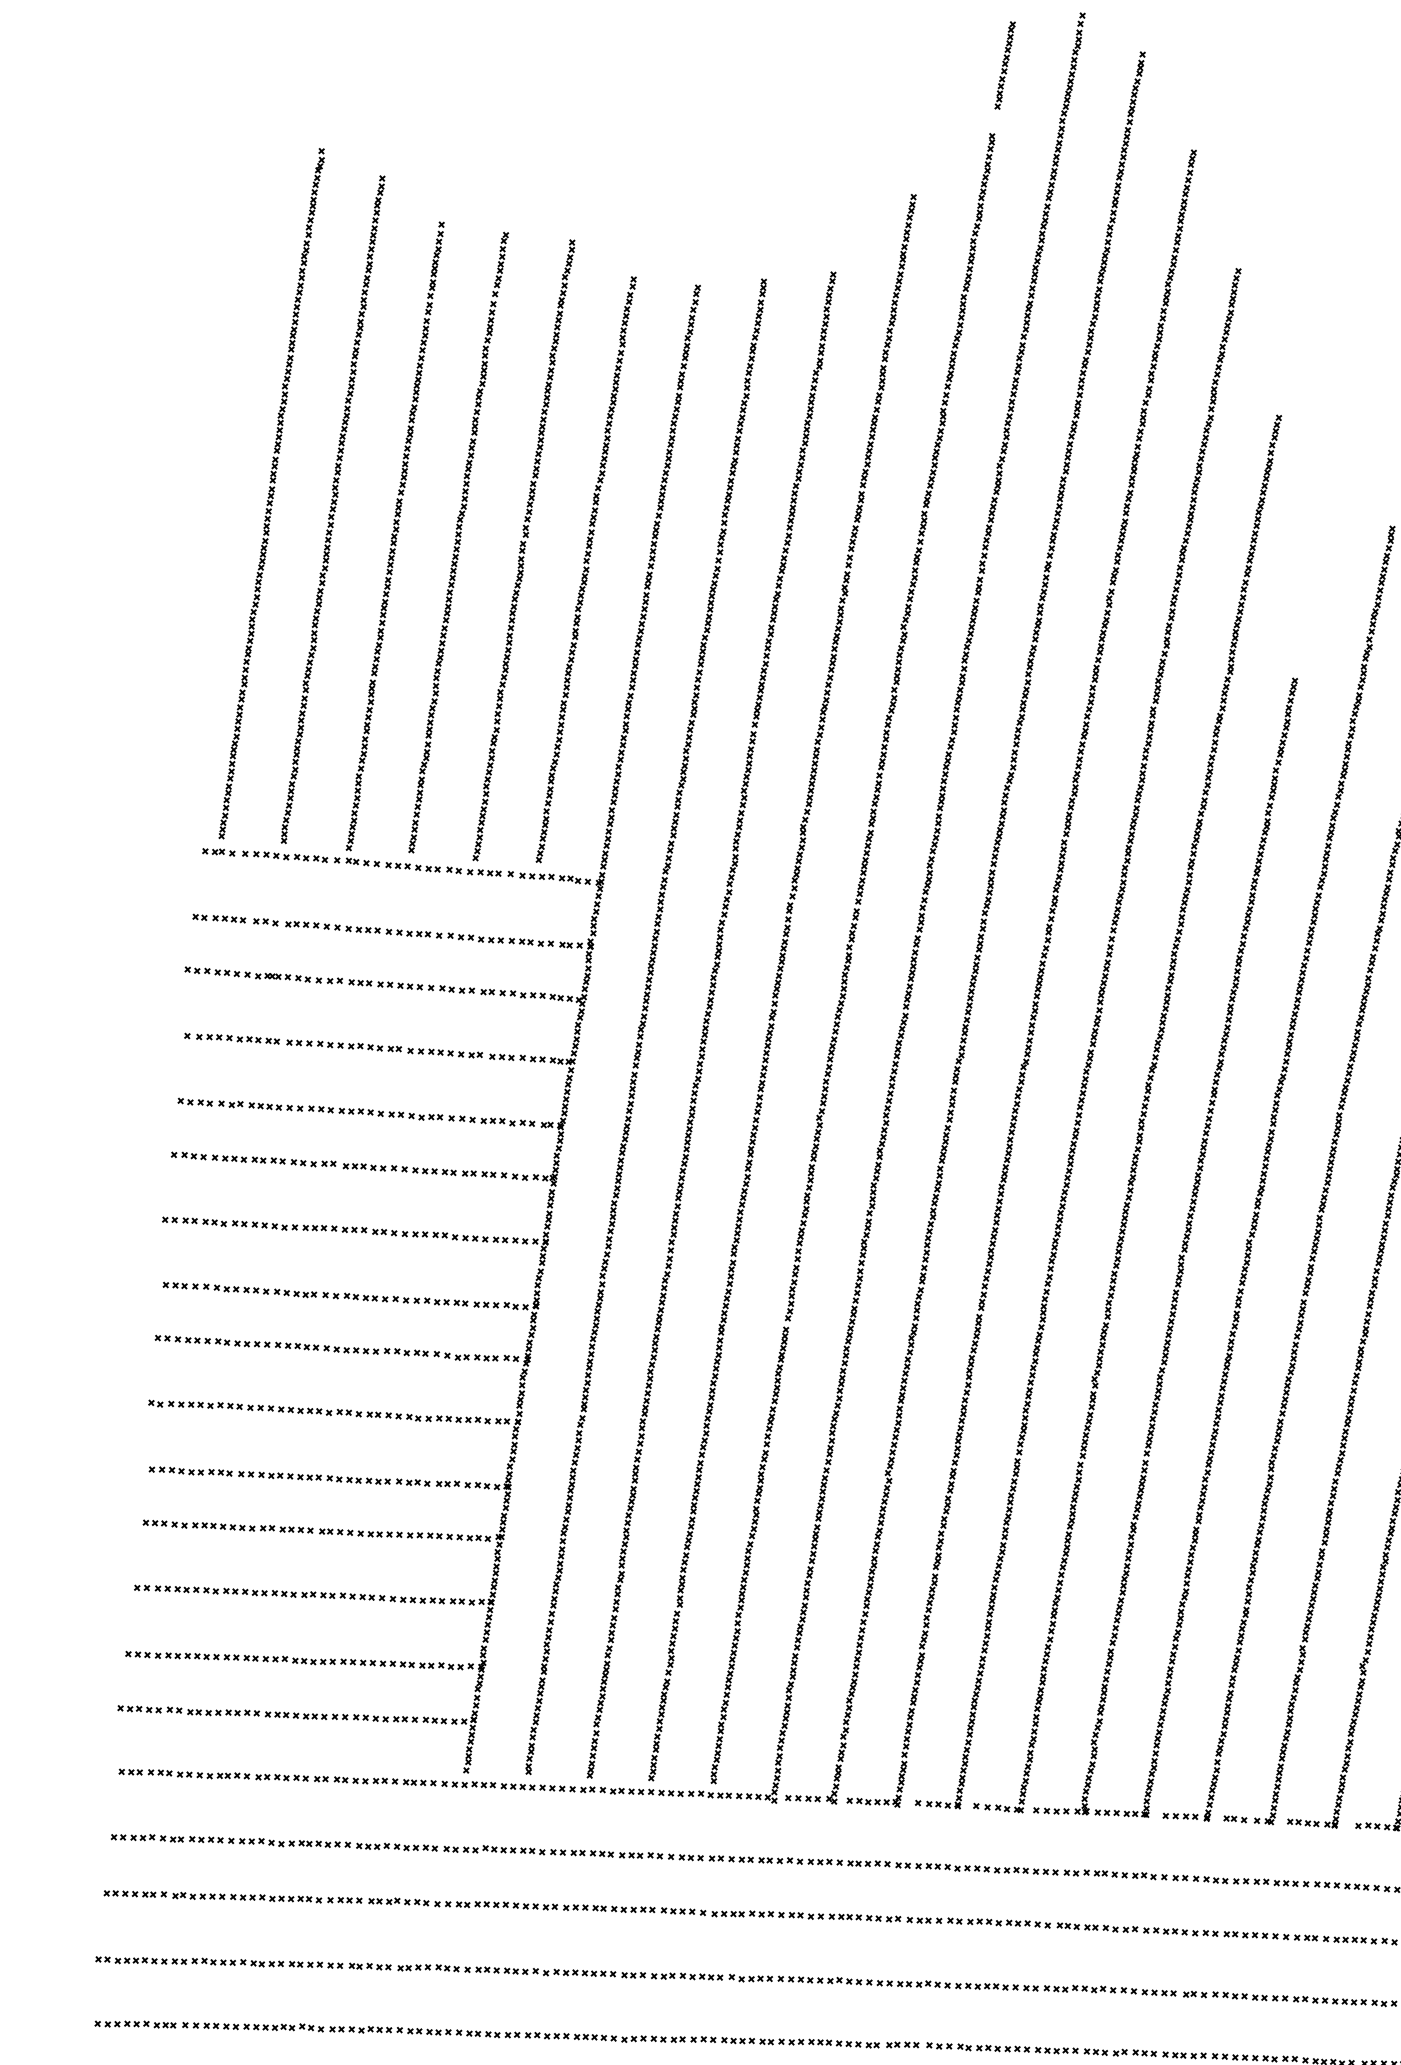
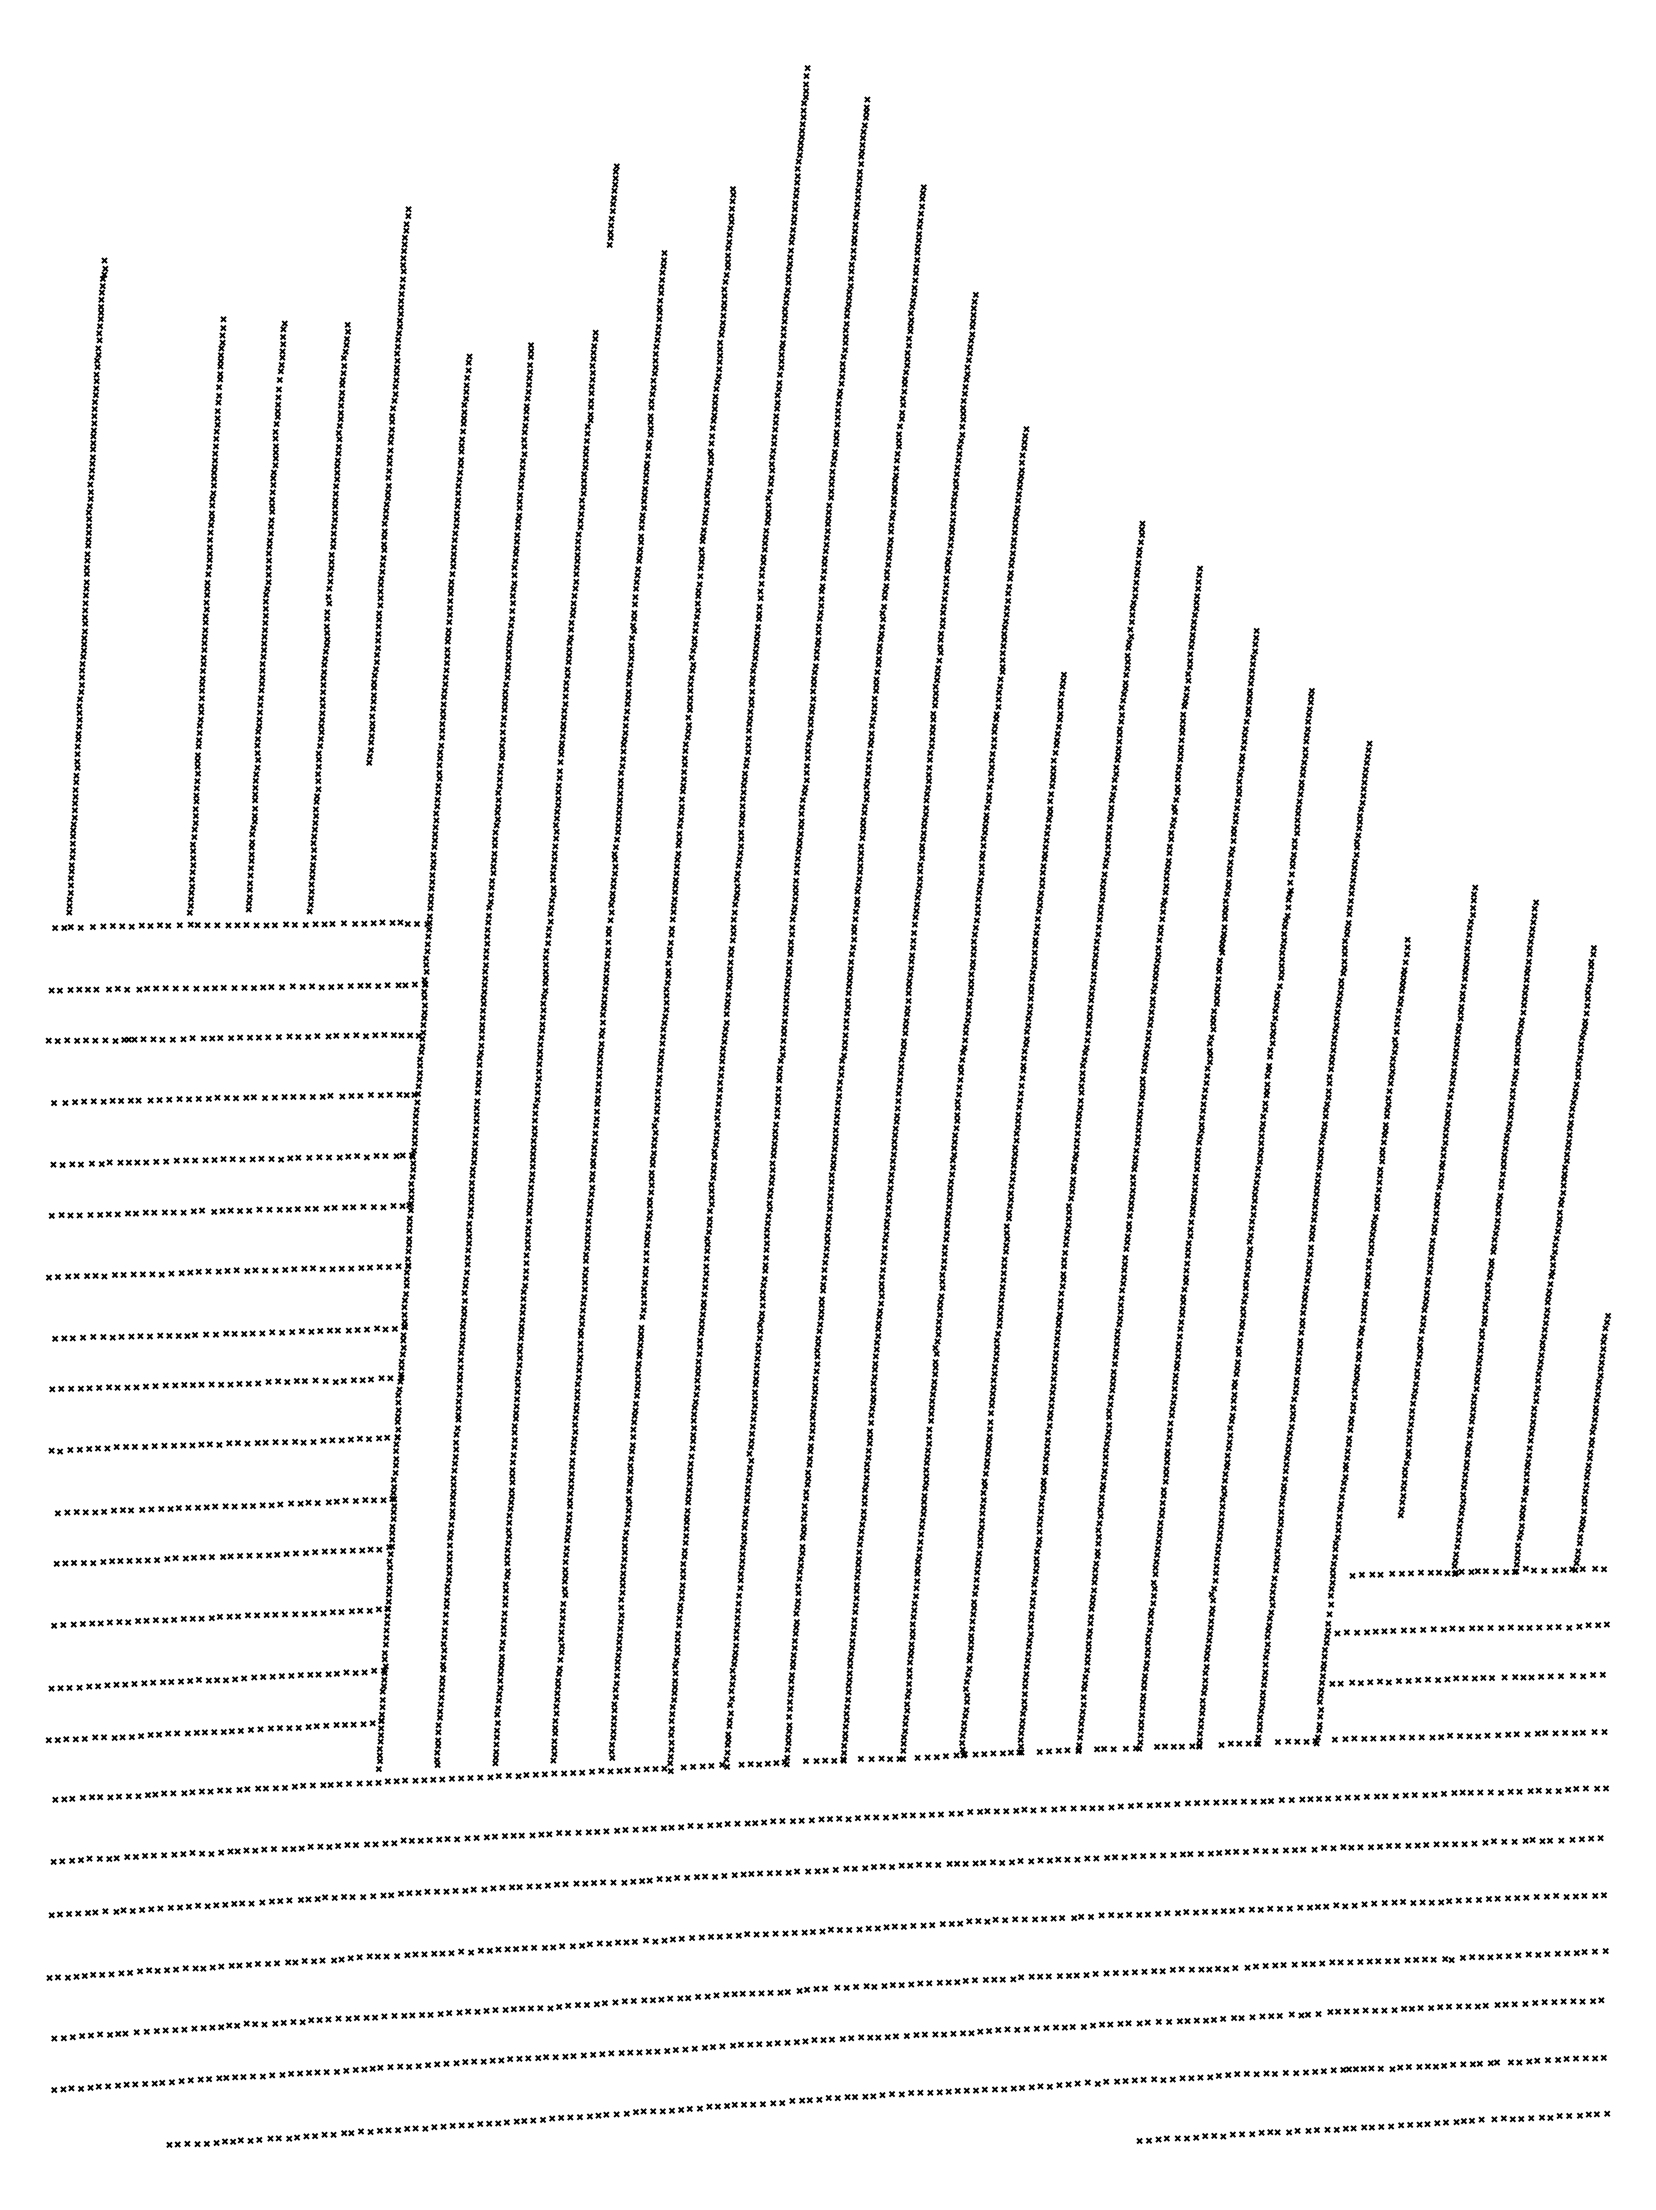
part: (1004, 65) -> (612, 205), moved
part: (332, 509) -> (145, 596), removed
part: (585, 569) -> (388, 485), moved

